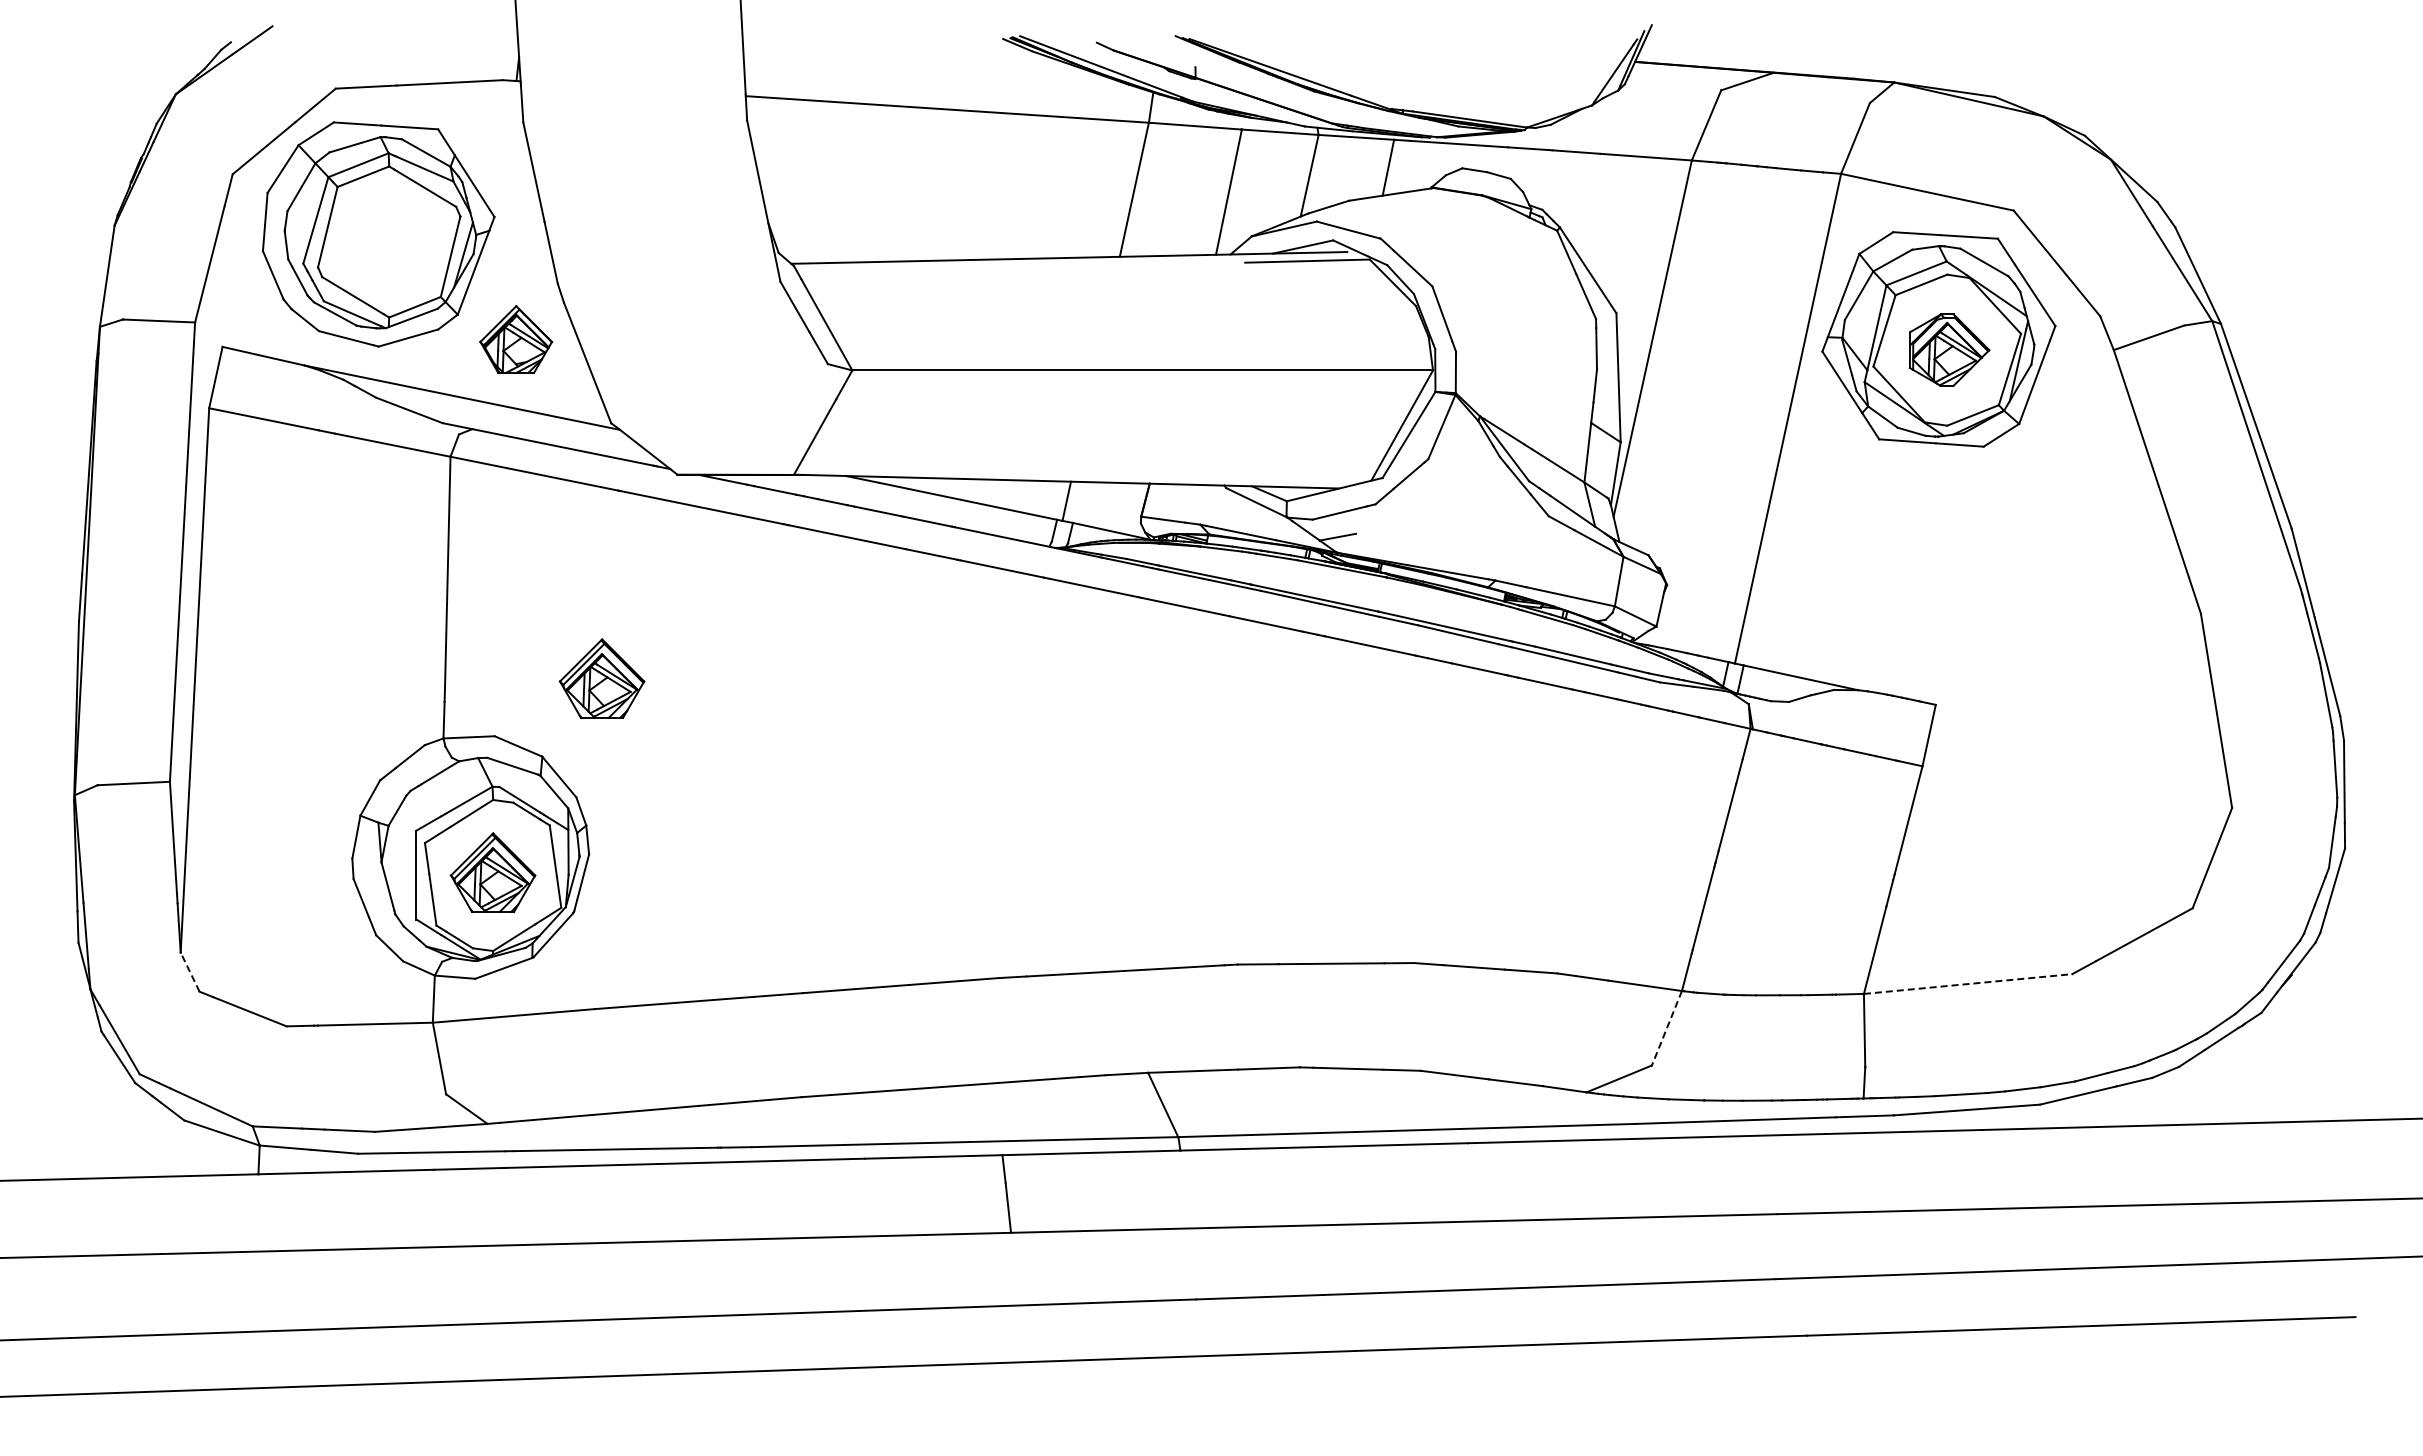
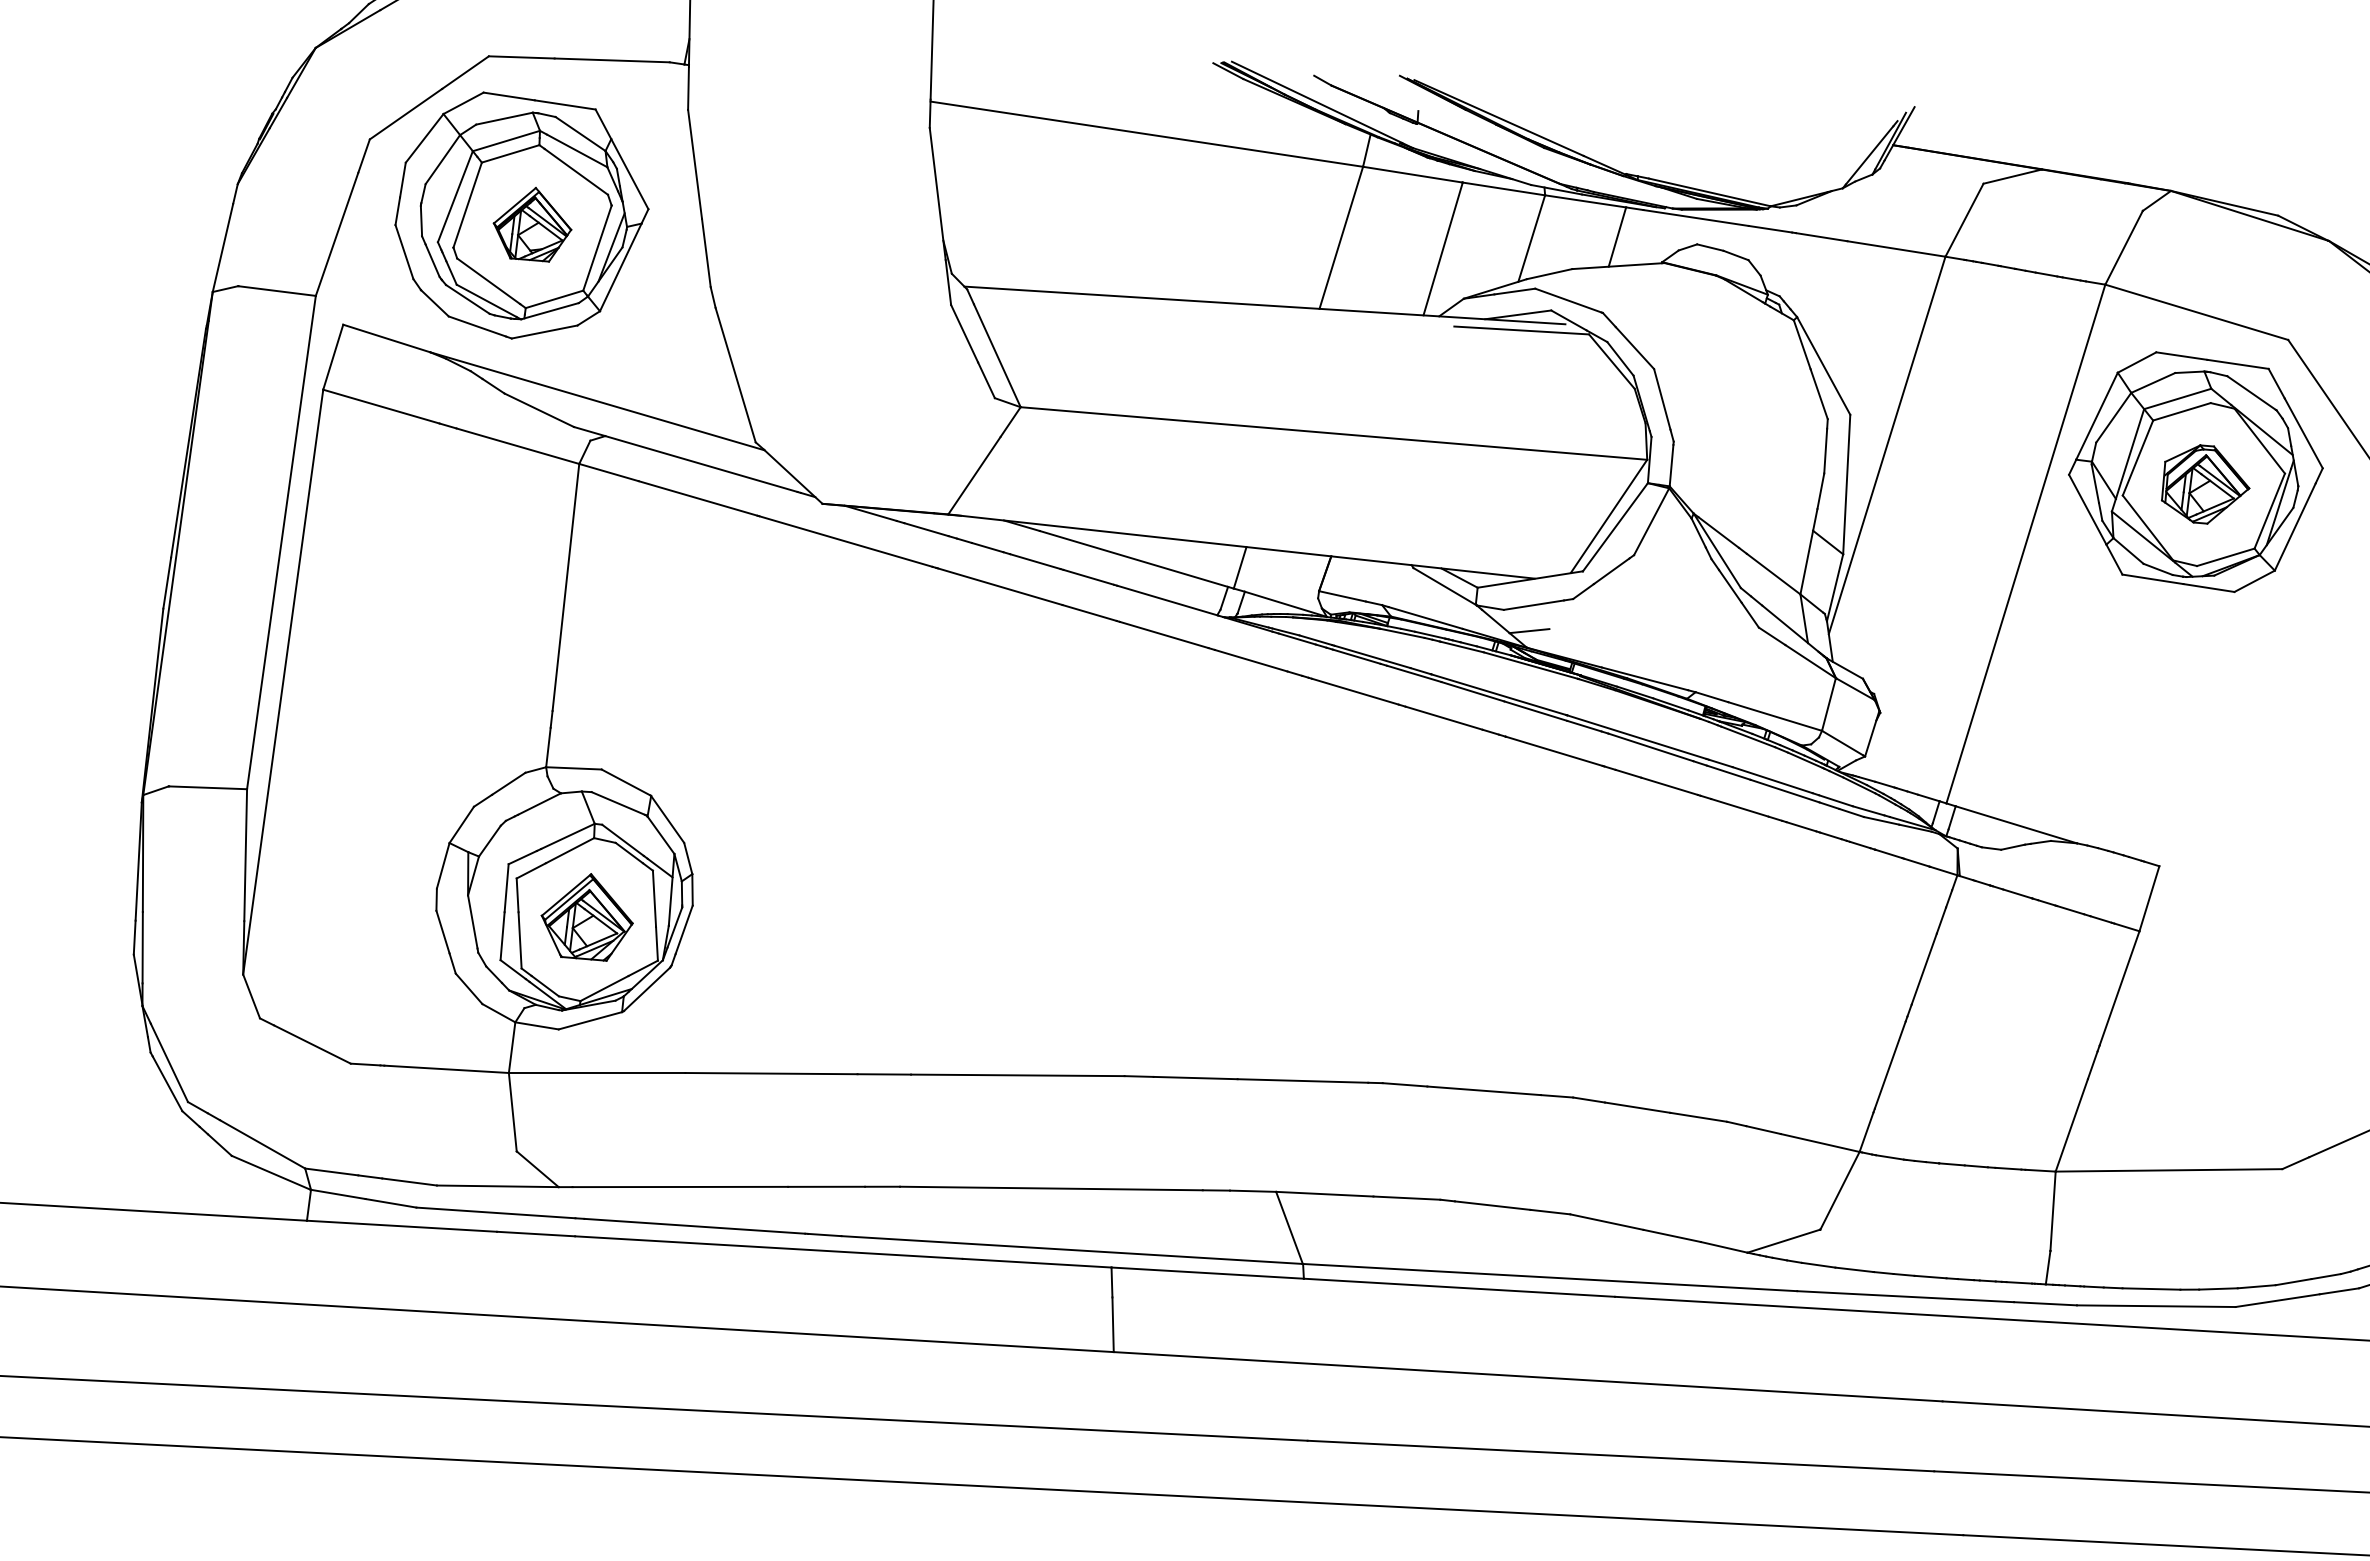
part: (516, 339) -> (533, 223), moved
part: (601, 678) -> (722, 716), removed
line: (190, 972) -> (251, 996), dashed -> solid
line: (1968, 984) -> (2169, 1170), dashed -> solid
line: (1666, 1028) -> (1839, 1191), dashed -> solid

